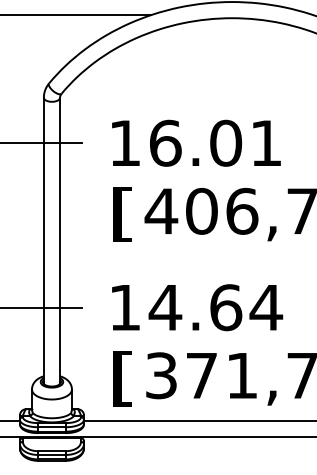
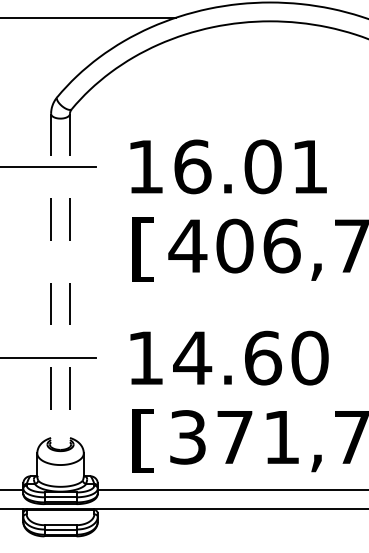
line: (44, 240) -> (51, 280), solid -> dashed
line: (59, 240) -> (69, 280), solid -> dashed
text: (265, 307) -> (309, 357), 14.64 -> 14.60

